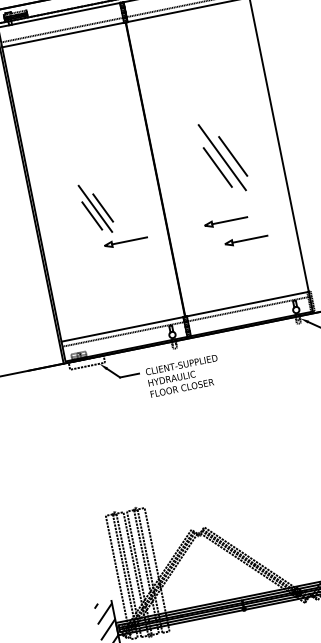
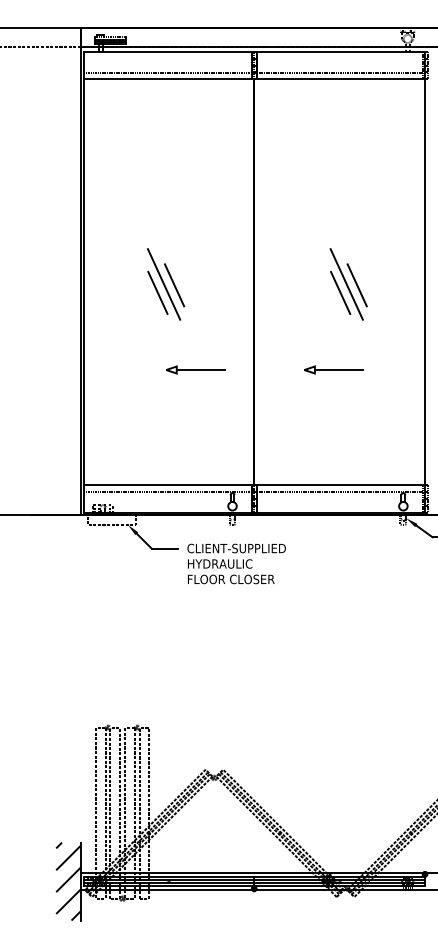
part: (224, 157) -> (348, 284), size x0.71
part: (97, 208) -> (166, 284), moved
part: (245, 239) -> (355, 399), removed

